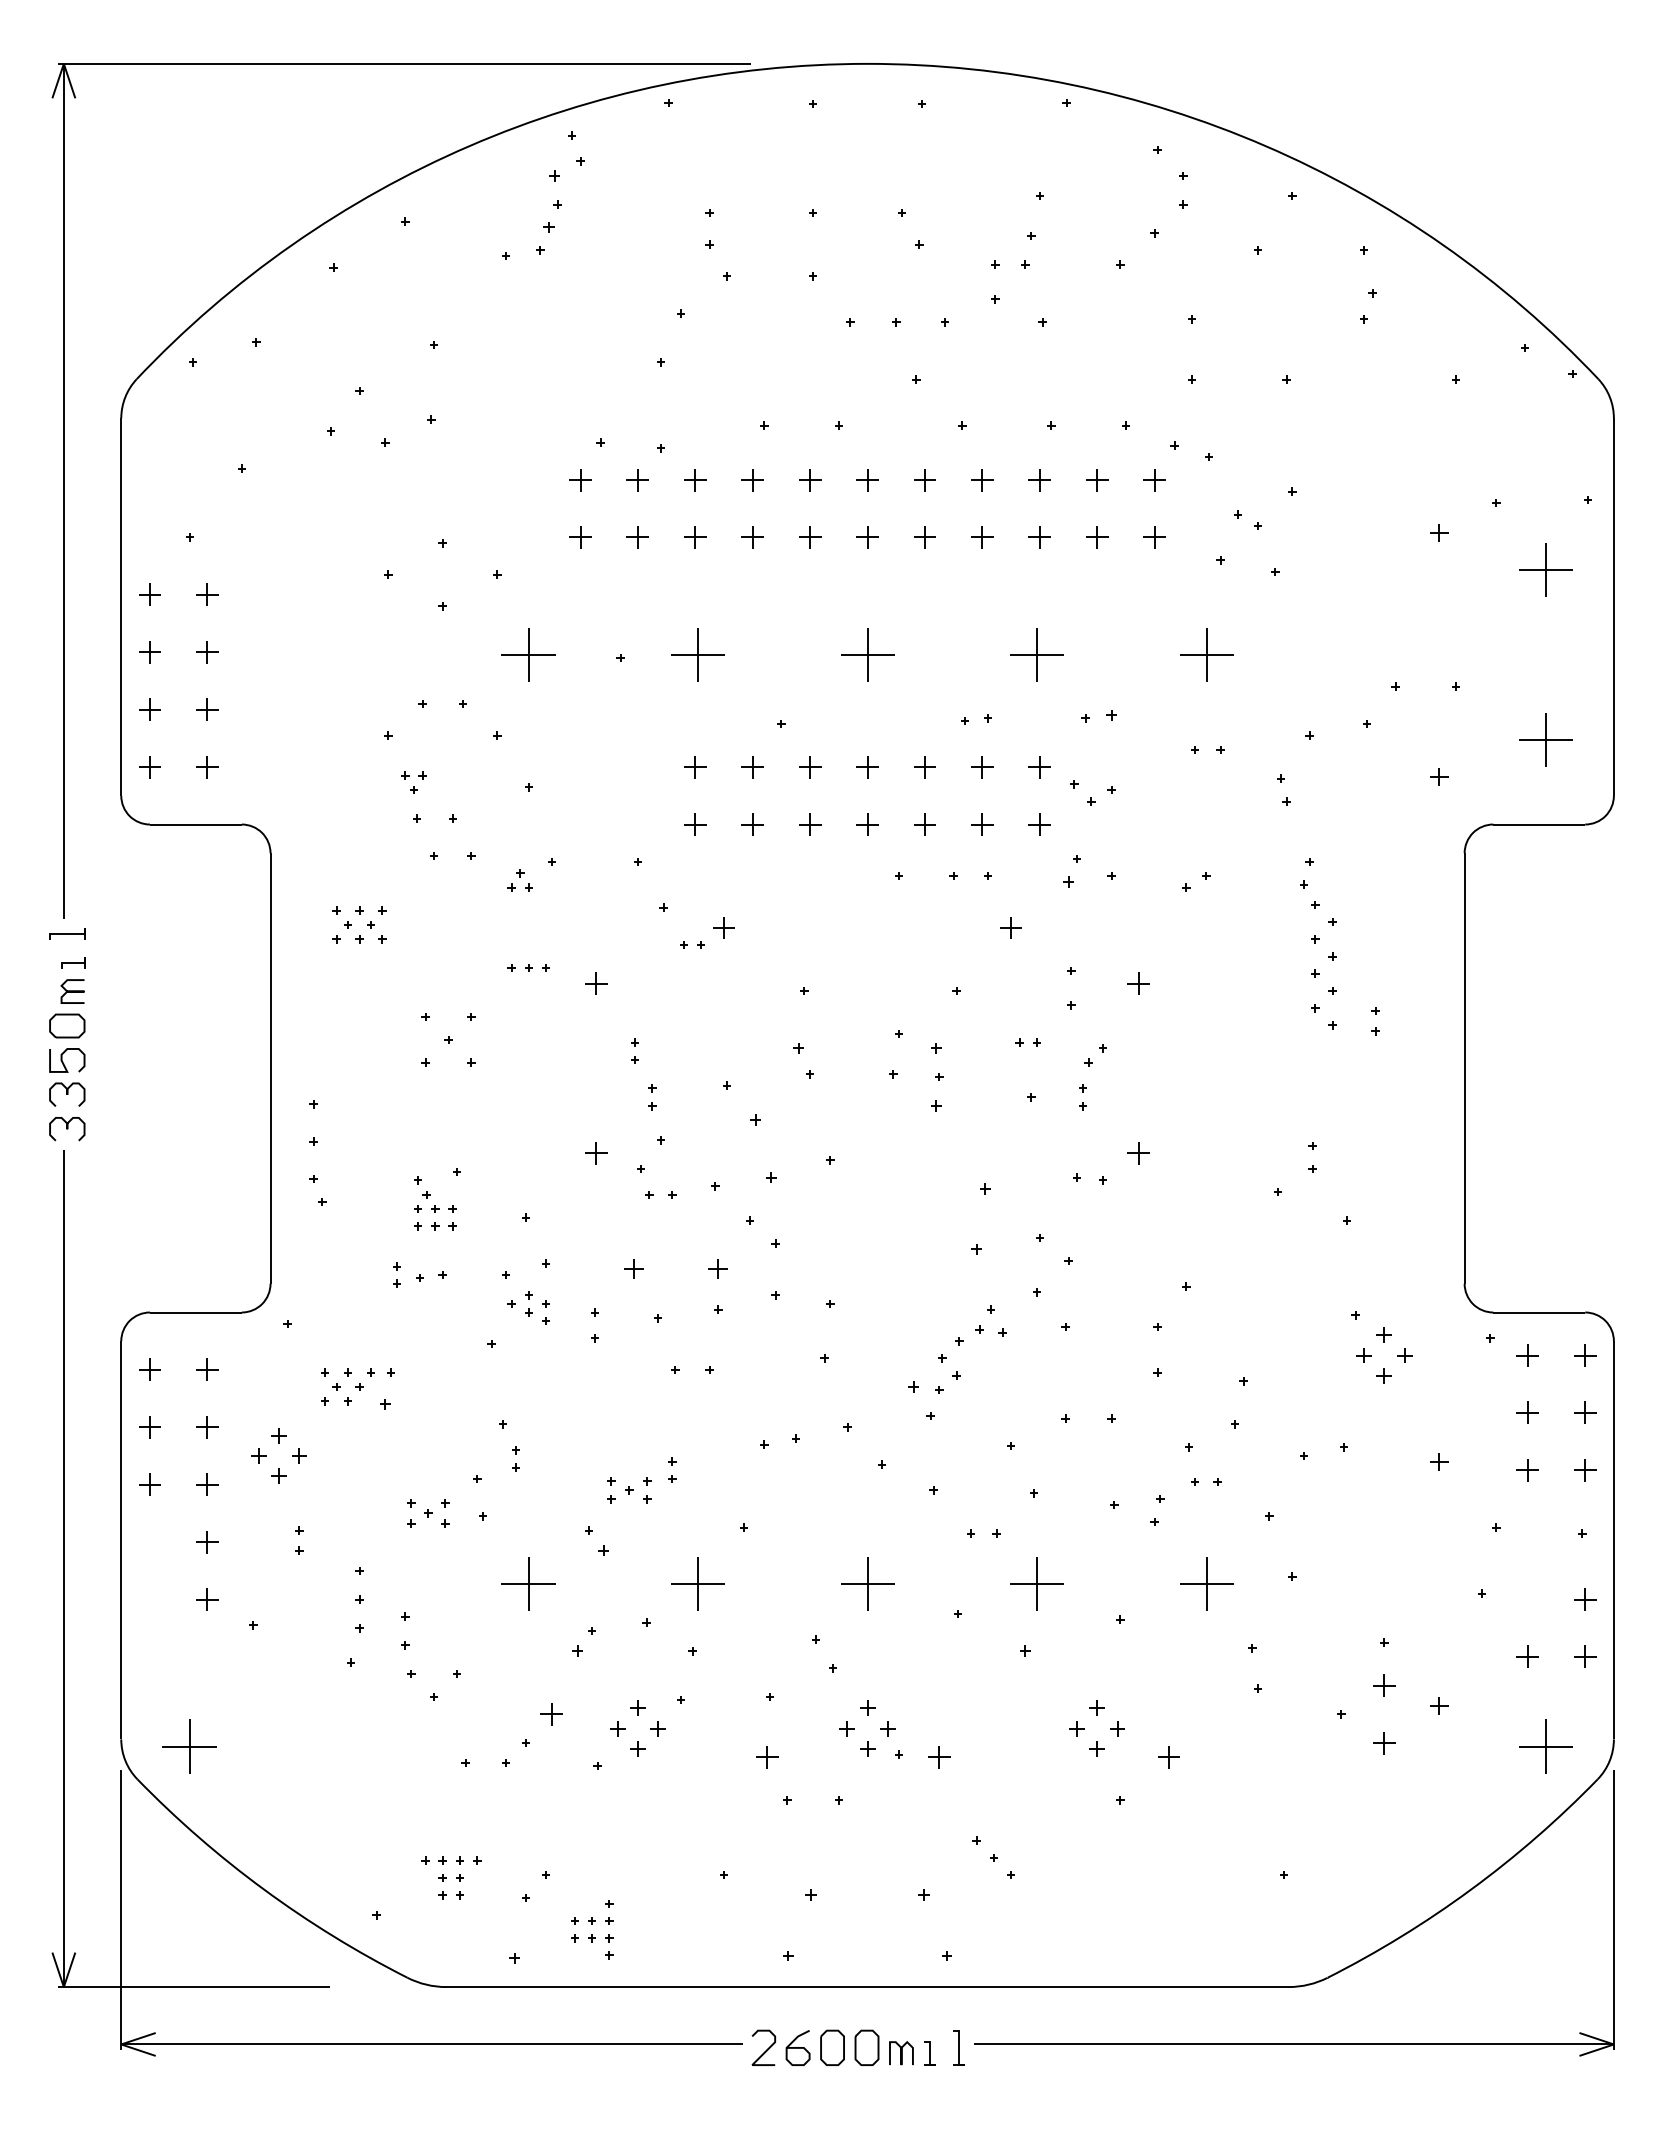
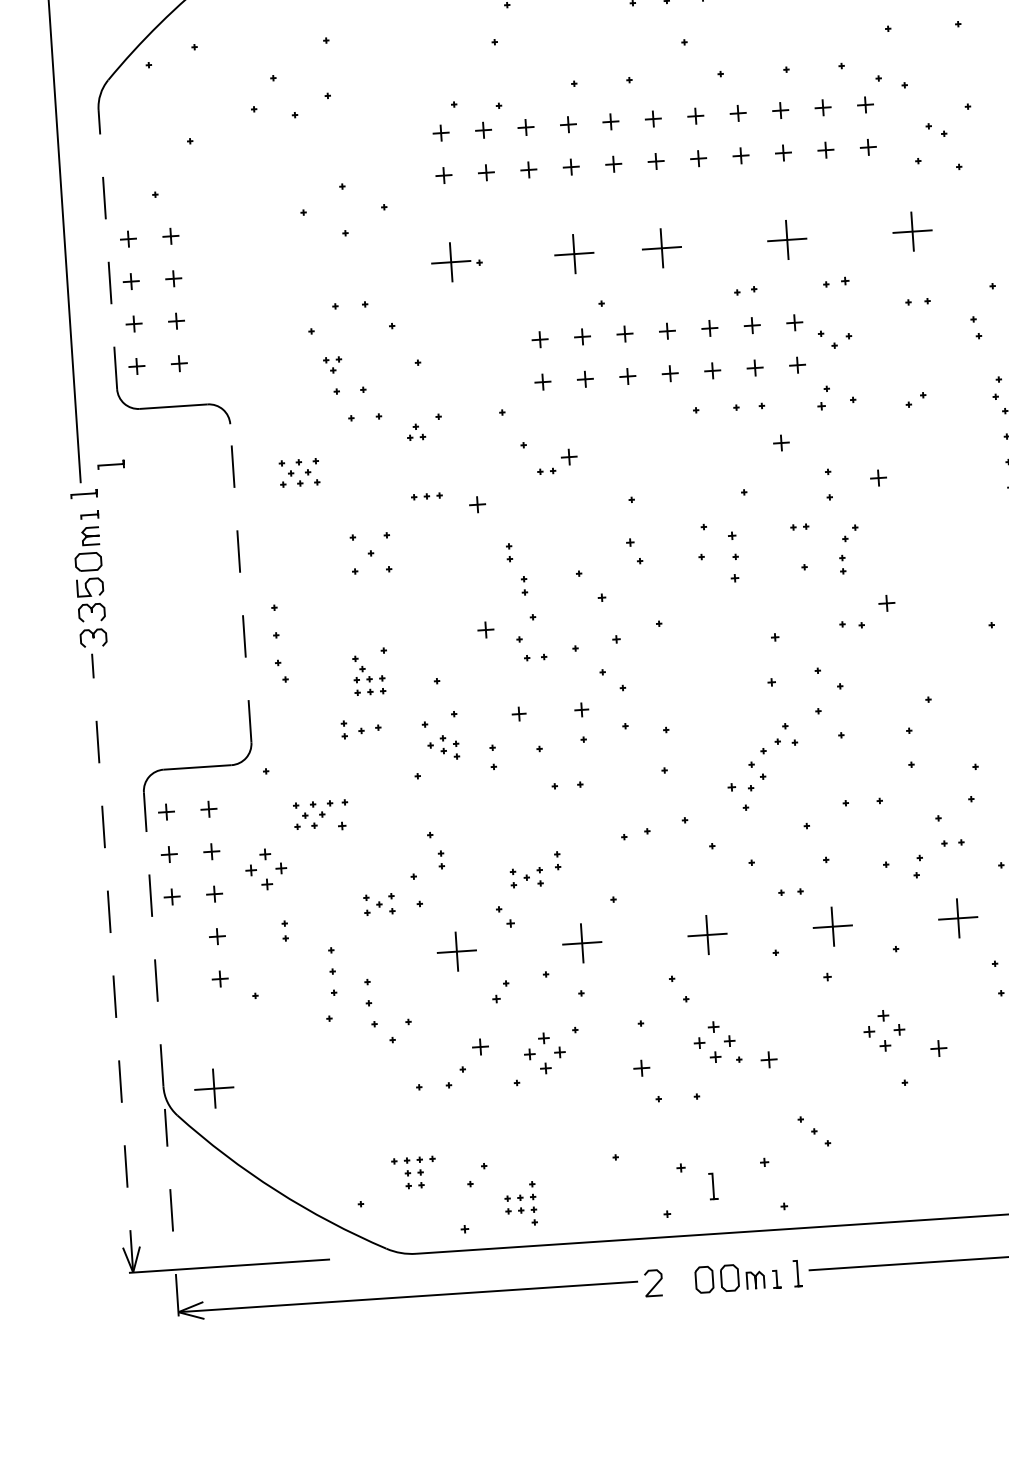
line: (121, 607) -> (108, 249), solid -> dashed
part: (528, 654) -> (451, 261), moved
part: (697, 654) -> (573, 253), moved
line: (106, 896) -> (111, 464), added
line: (270, 1068) -> (240, 583), solid -> dashed
line: (121, 1539) -> (153, 938), solid -> dashed
line: (63, 1568) -> (112, 963), solid -> dashed
line: (121, 1909) -> (171, 1212), solid -> dashed
line: (852, 1922) -> (713, 1186), added
curve: (797, 2047) -> (678, 1281), removed

